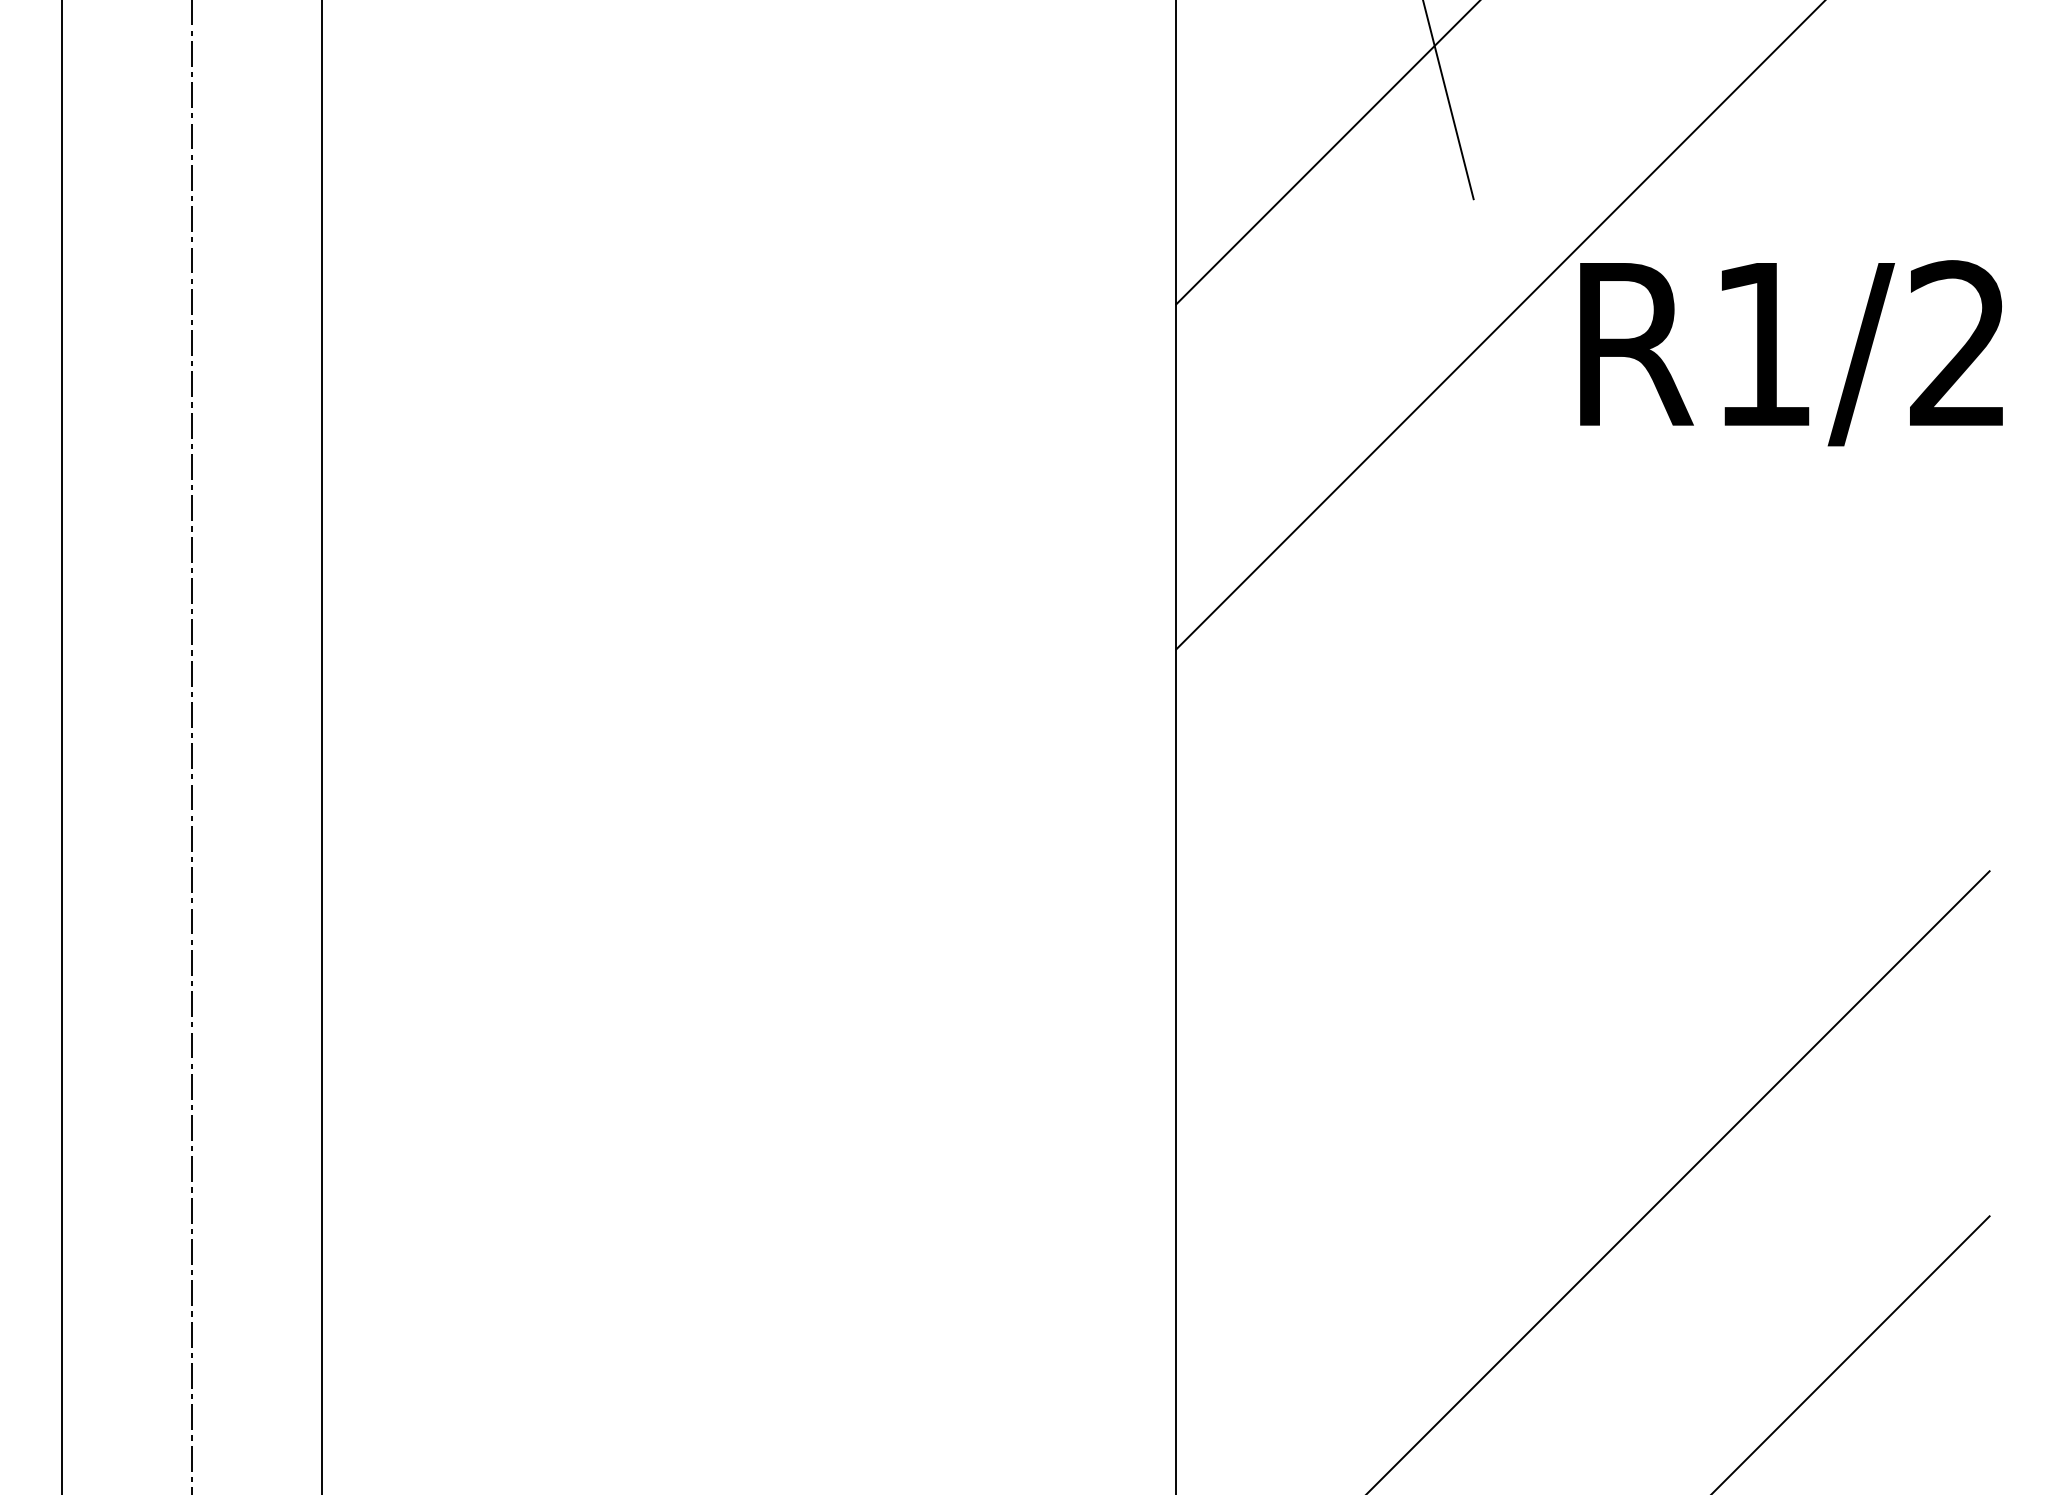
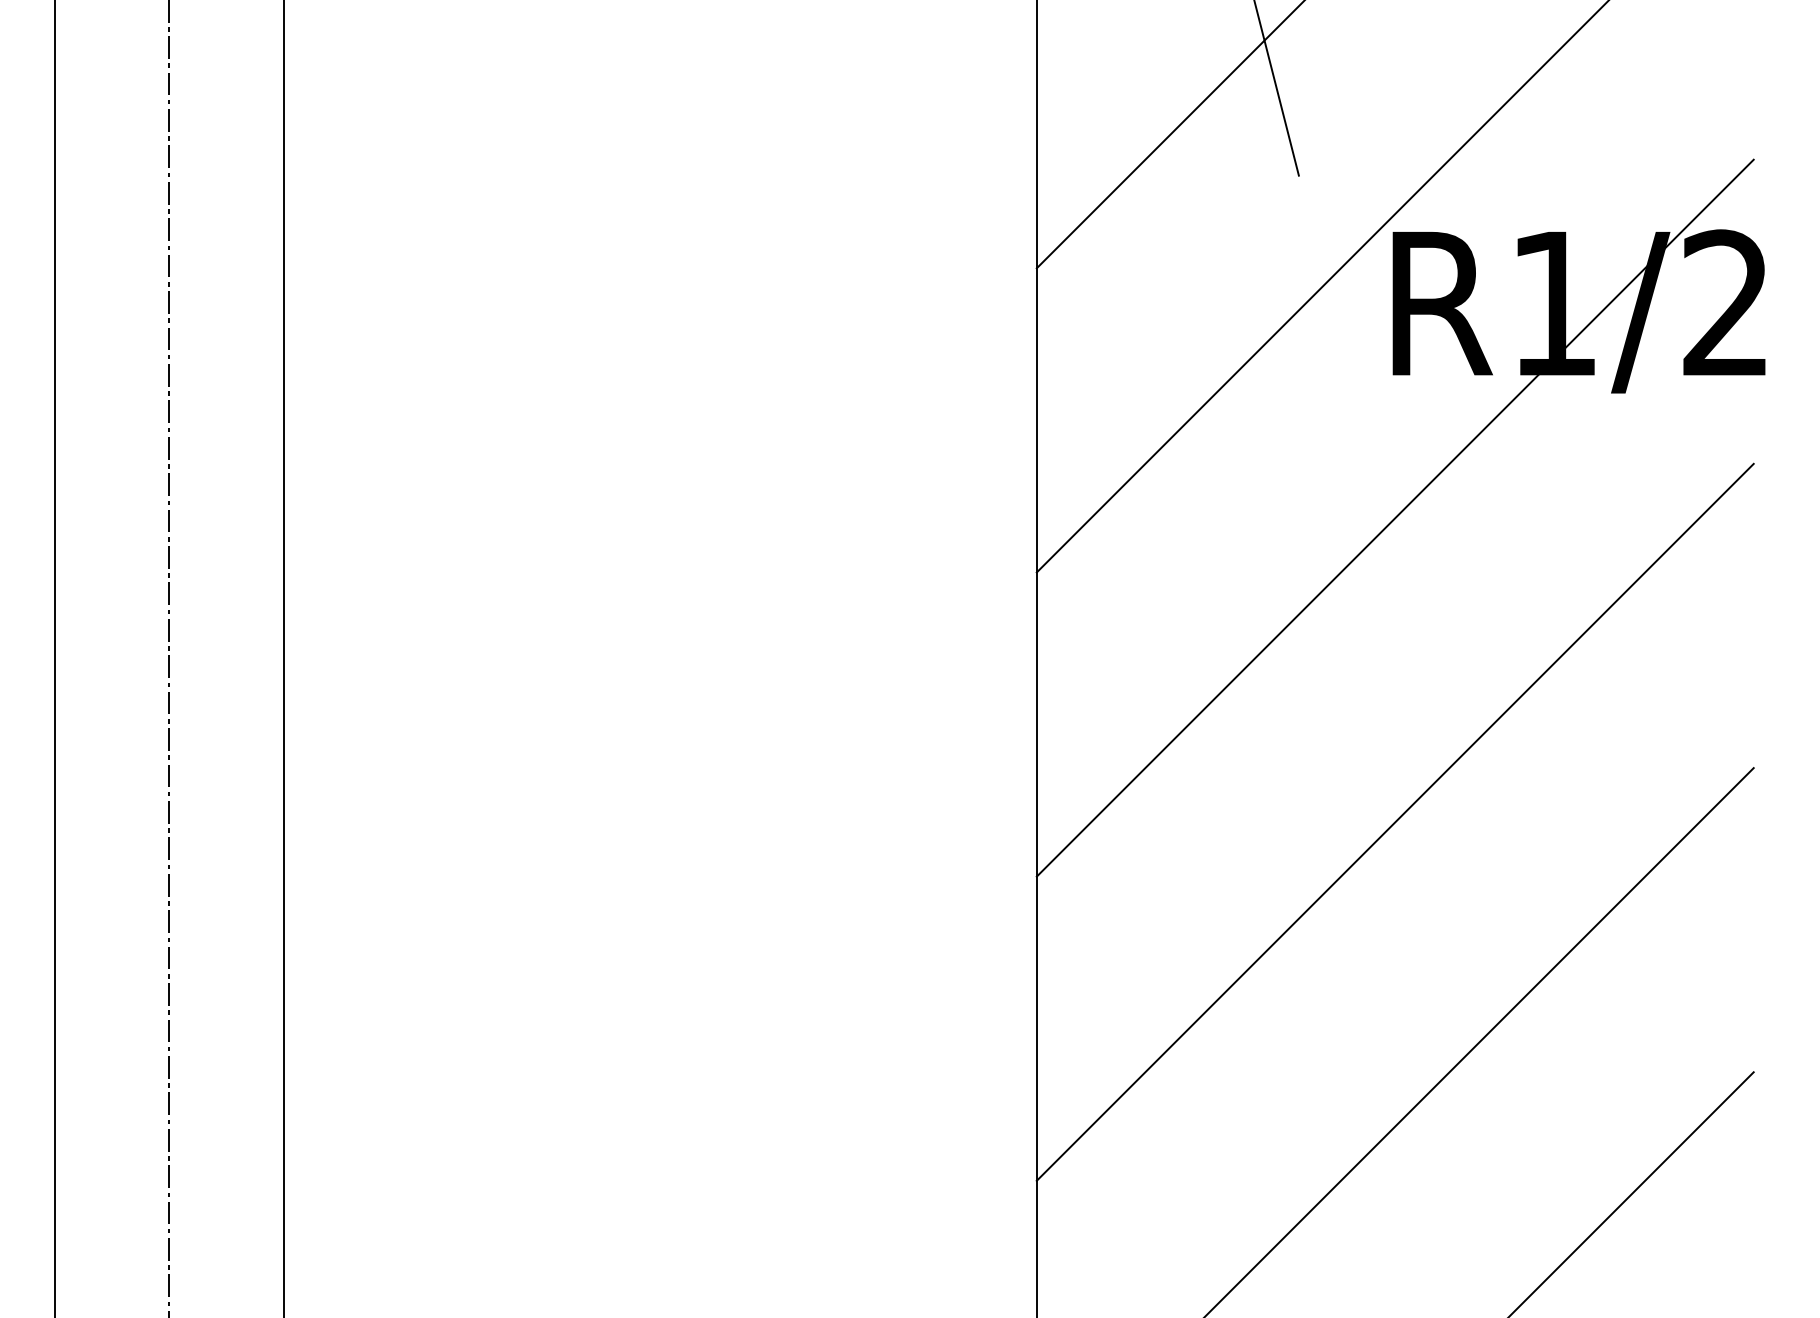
line: (1582, 586) -> (1394, 517), added
line: (1582, 931) -> (1394, 821), added

